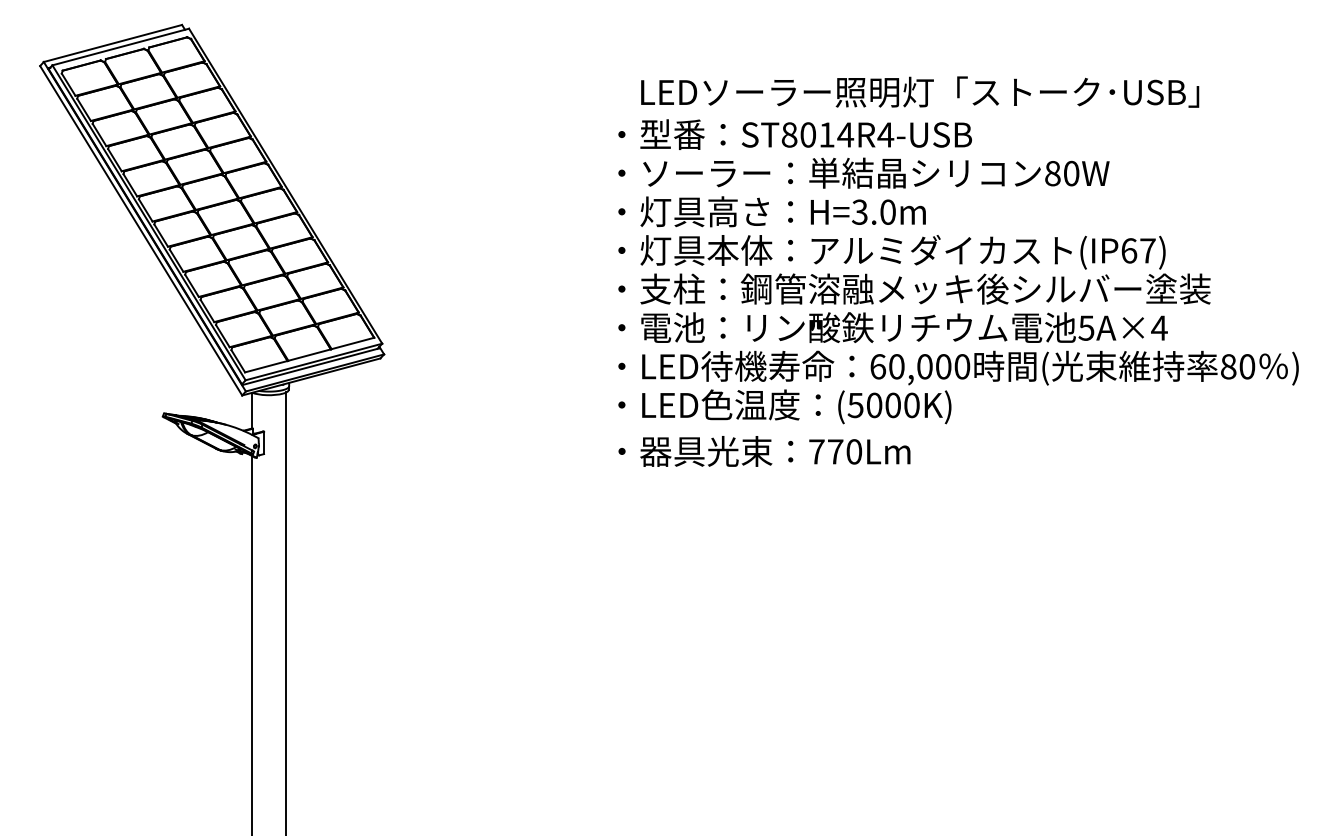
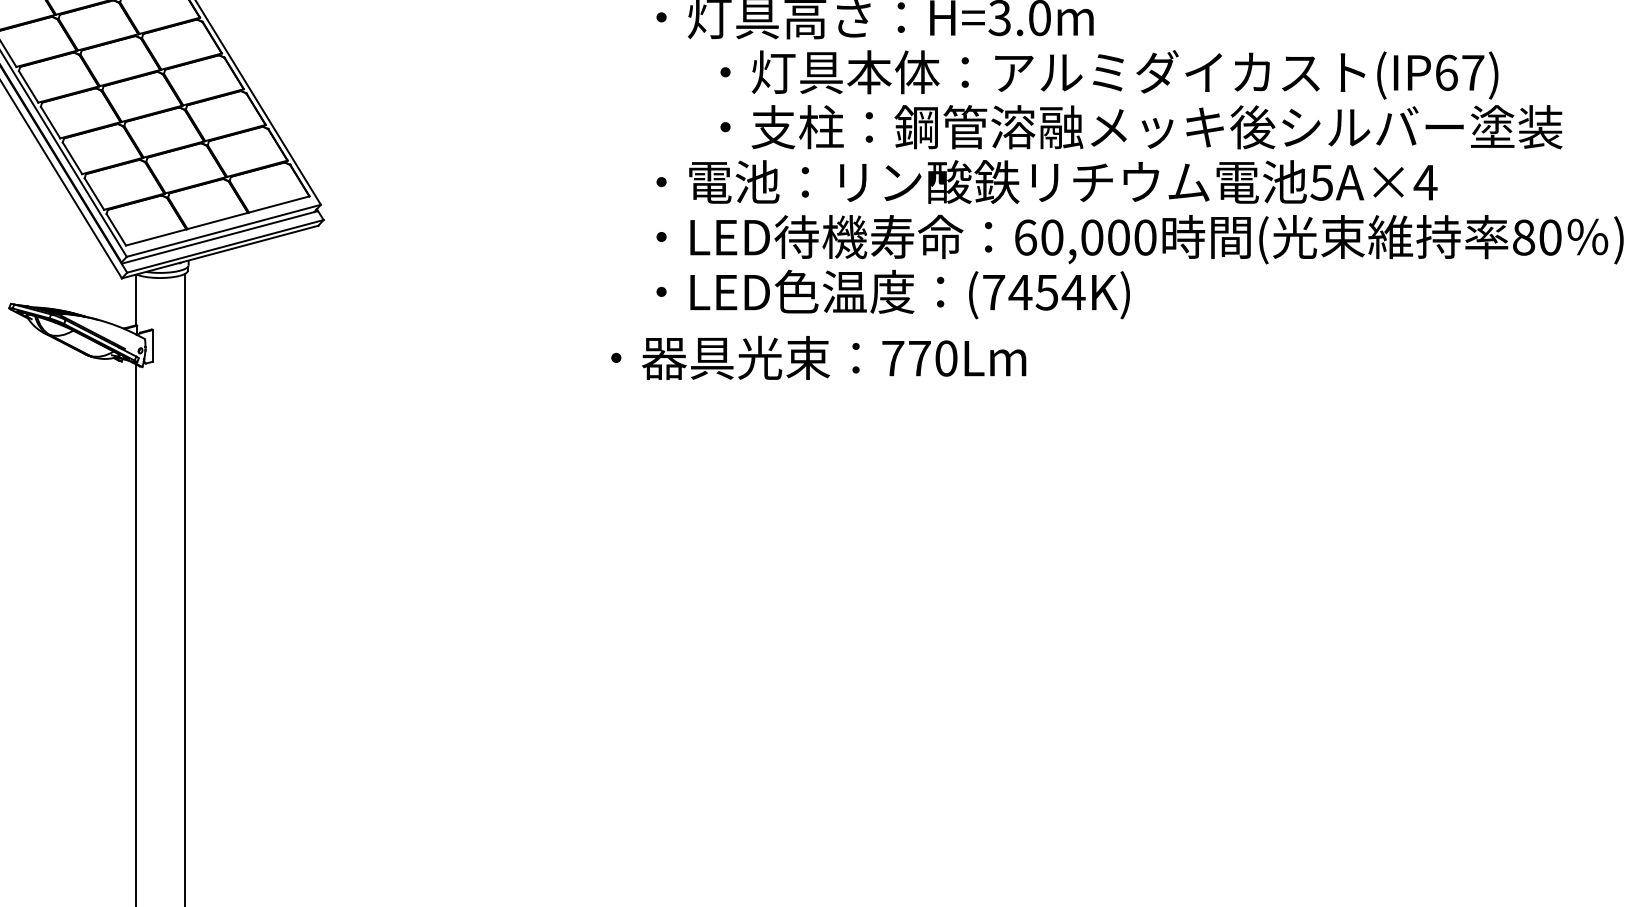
text: (914, 269) -> (1141, 99), moved
text: (883, 405) -> (1033, 292), (5000K) -> (7454K)
text: (764, 451) -> (818, 358), moved

